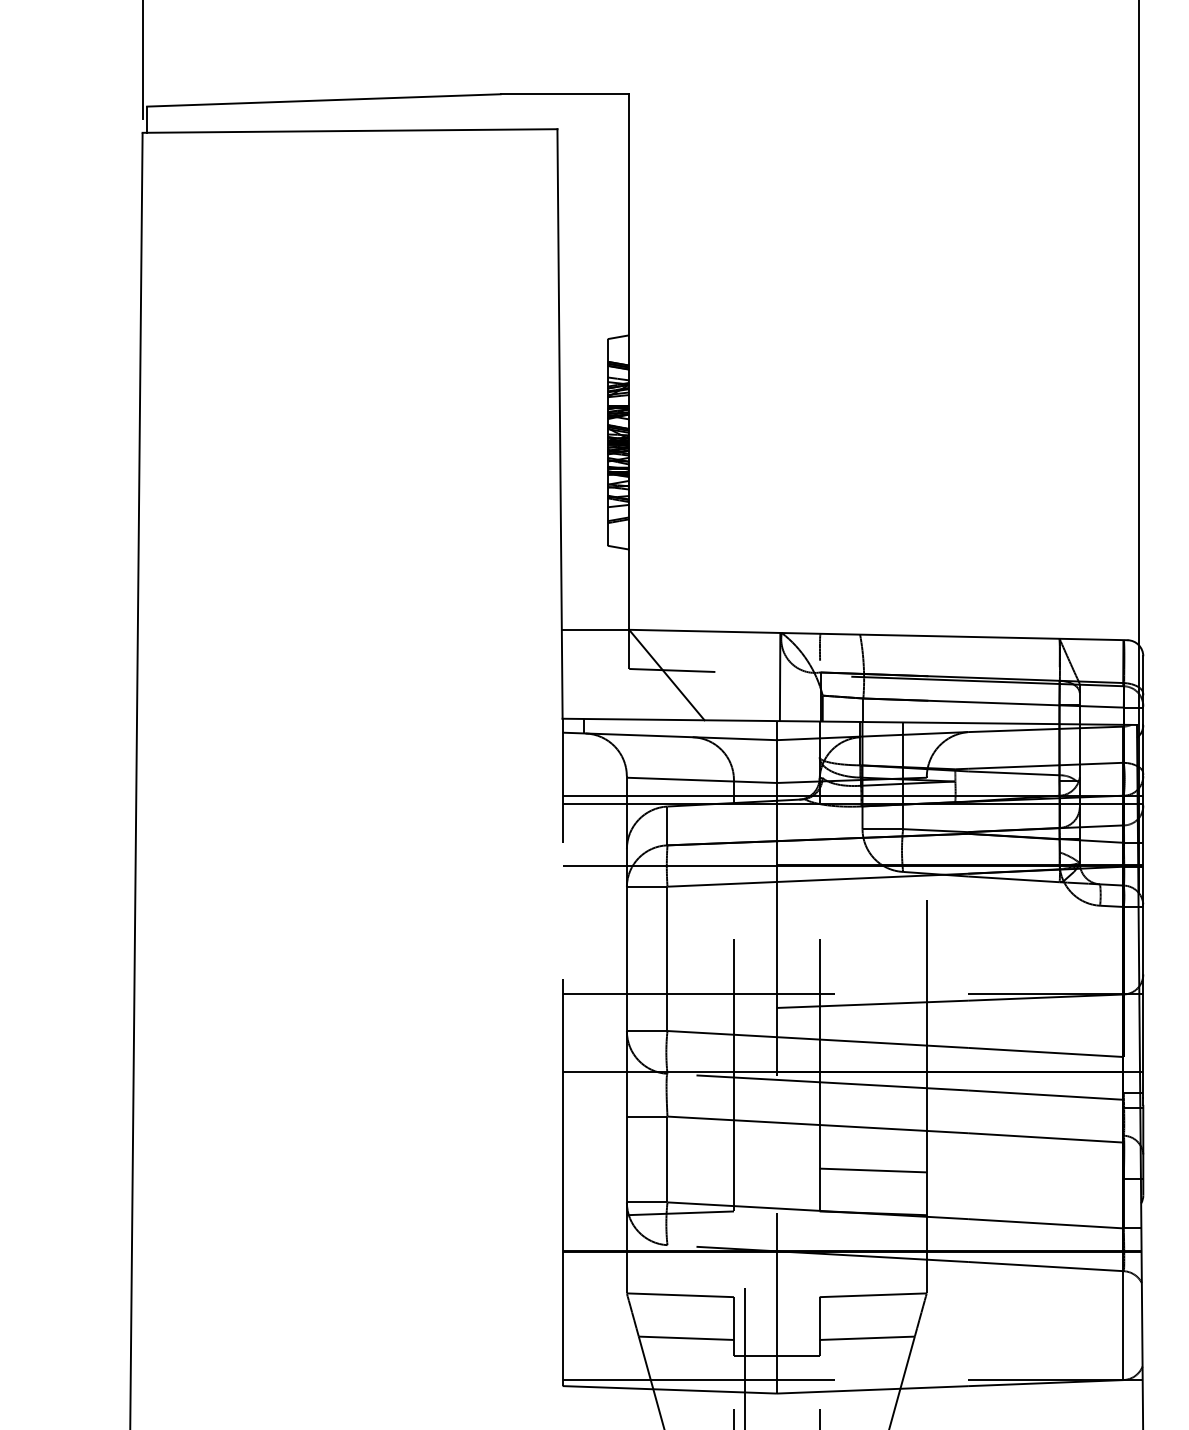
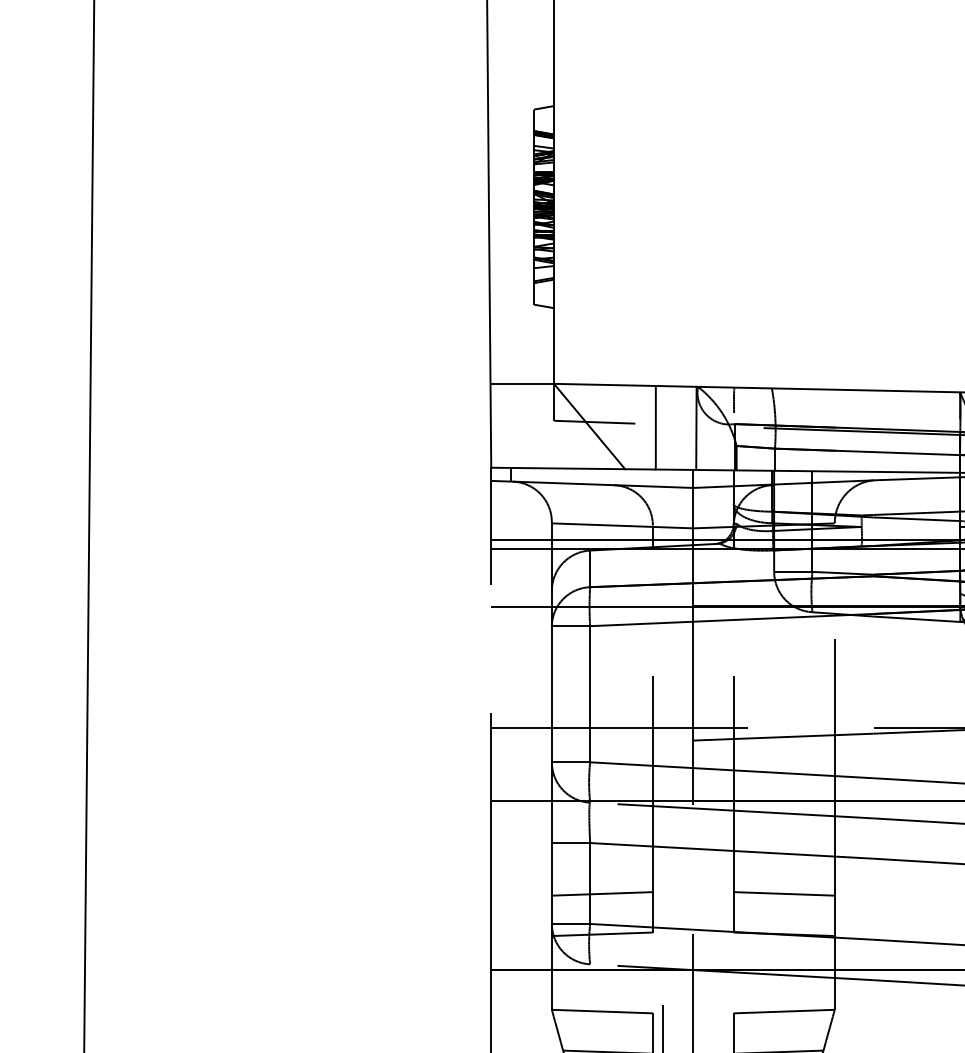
line: (737, 676) -> (656, 427), added
line: (679, 1170) -> (601, 893), added

